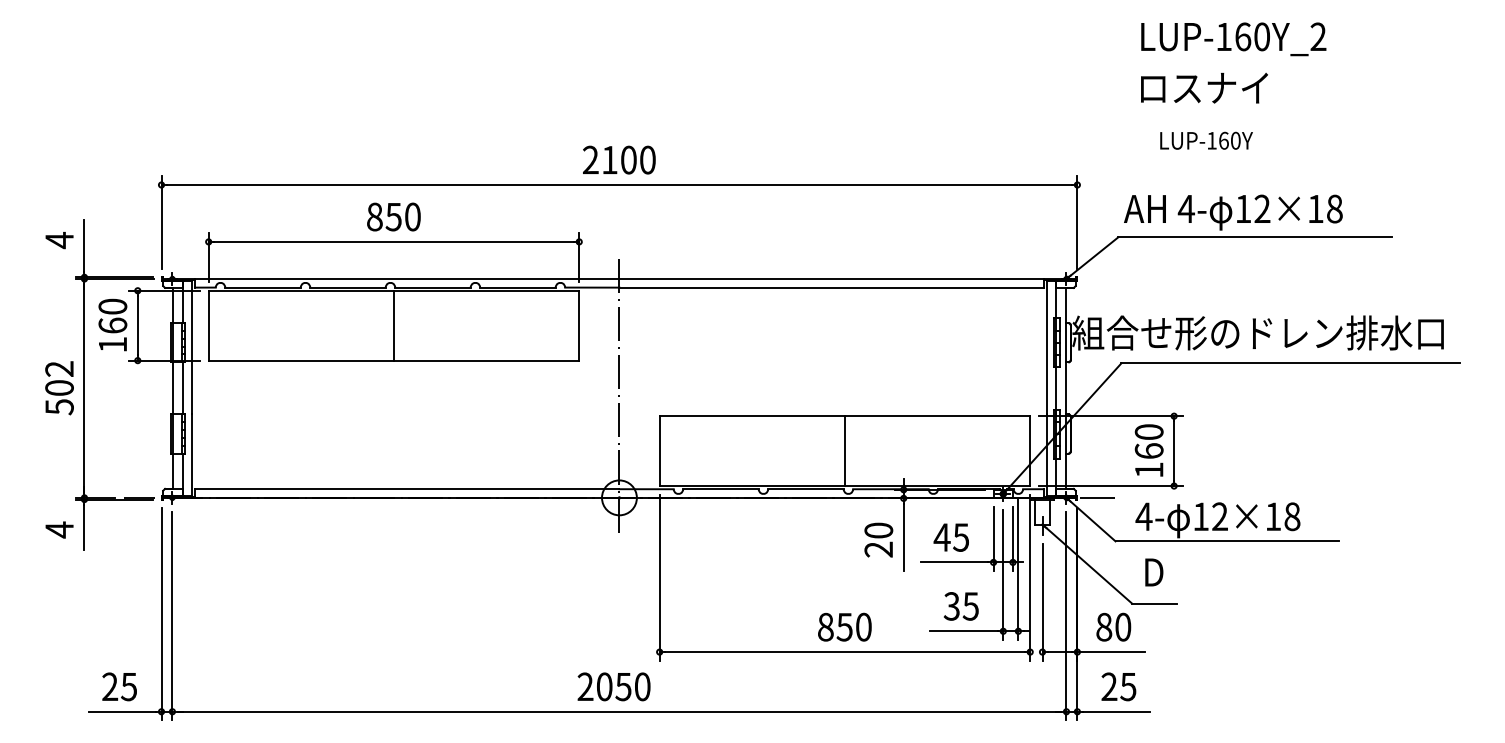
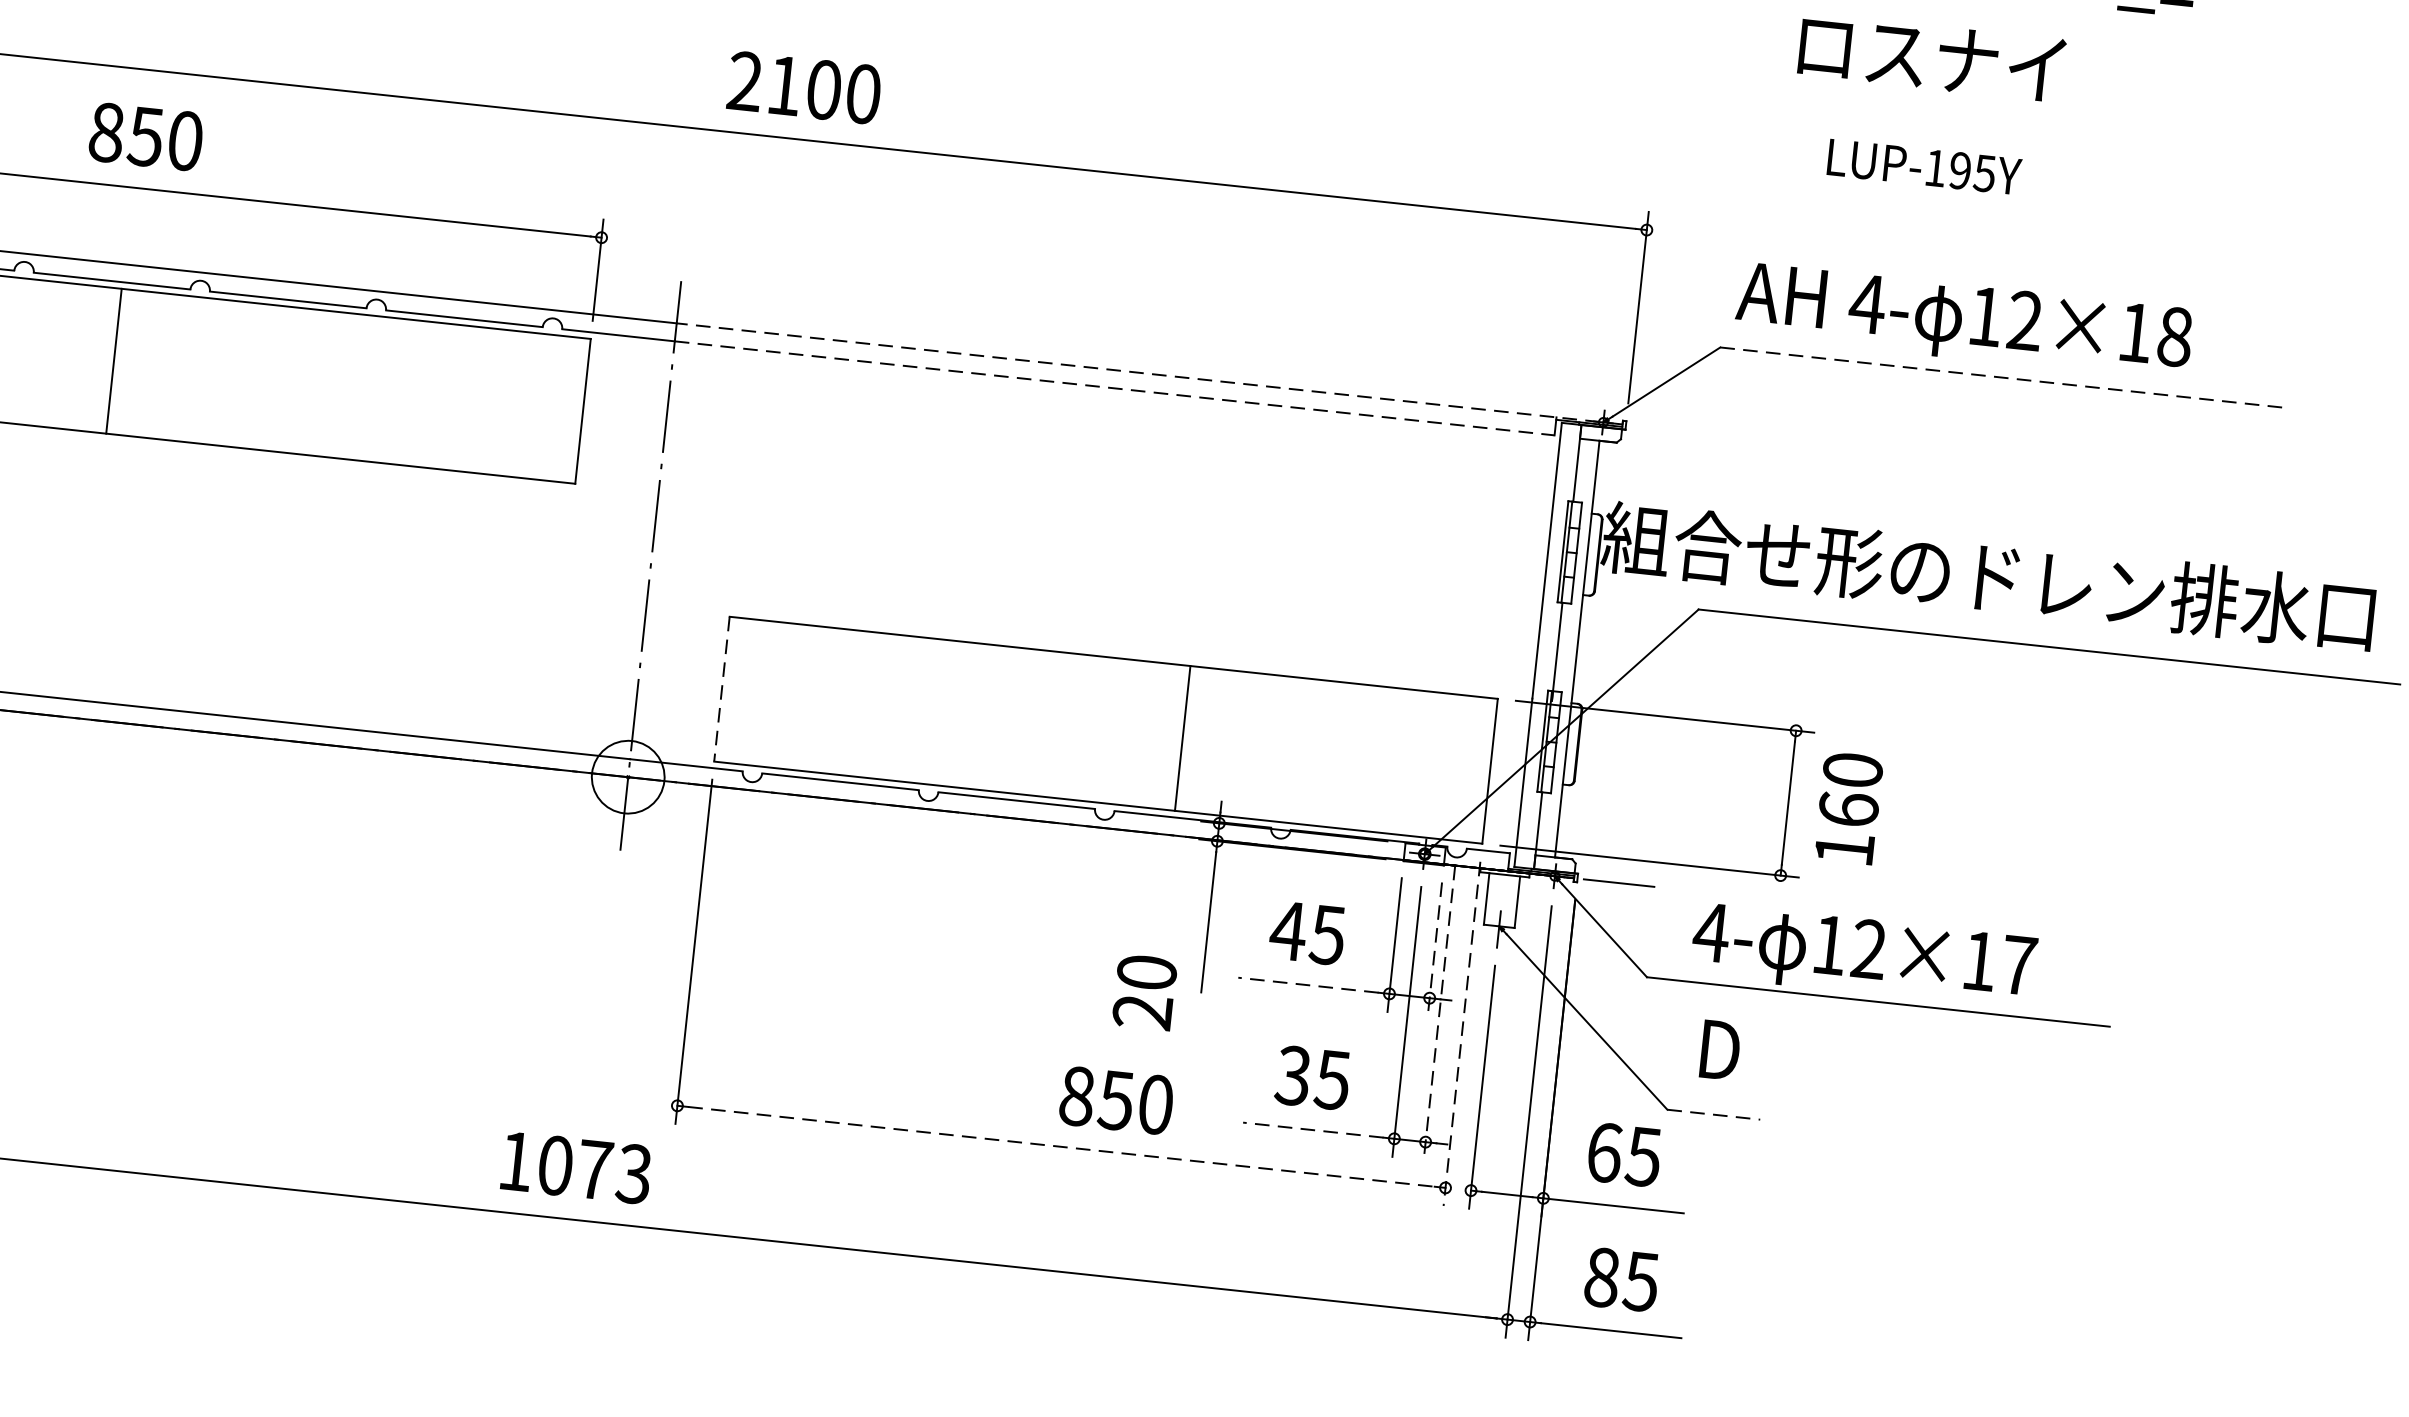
text: (1229, 140) -> (1972, 171), LUP-160Y -> LUP-195Y
text: (619, 159) -> (804, 86), moved
text: (393, 216) -> (145, 135), moved
line: (1255, 237) -> (2004, 378), solid -> dashed
line: (847, 278) -> (1149, 372), solid -> dashed
line: (832, 287) -> (1116, 388), solid -> dashed
line: (393, 325) -> (113, 360), moved
text: (1148, 450) -> (1847, 808), moved
line: (659, 451) -> (721, 689), solid -> dashed
line: (844, 451) -> (1181, 739), moved
text: (1292, 516) -> (2019, 964), 12×18 -> 12×17
text: (878, 539) -> (1144, 990), moved
line: (1012, 539) -> (1433, 950), solid -> dashed
line: (954, 562) -> (1308, 985), solid -> dashed
line: (1018, 569) -> (1439, 1014), solid -> dashed
line: (1030, 578) -> (1462, 1035), solid -> dashed
line: (1154, 603) -> (1713, 1114), solid -> dashed
text: (844, 626) -> (1116, 1099), moved
text: (1113, 626) -> (1623, 1153), 80 -> 65
line: (964, 631) -> (1313, 1130), solid -> dashed
line: (845, 652) -> (1062, 1147), solid -> dashed
text: (613, 686) -> (574, 1166), 2050 -> 1073
text: (1109, 686) -> (1602, 1276), 25 -> 85

